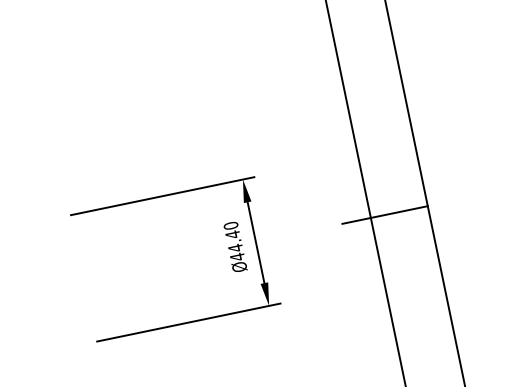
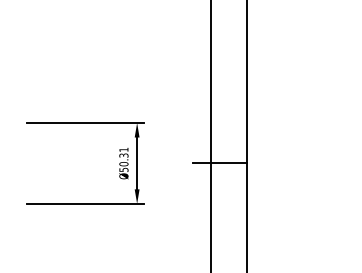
text: (233, 240) -> (123, 159), Ø44.40 -> Ø50.31

